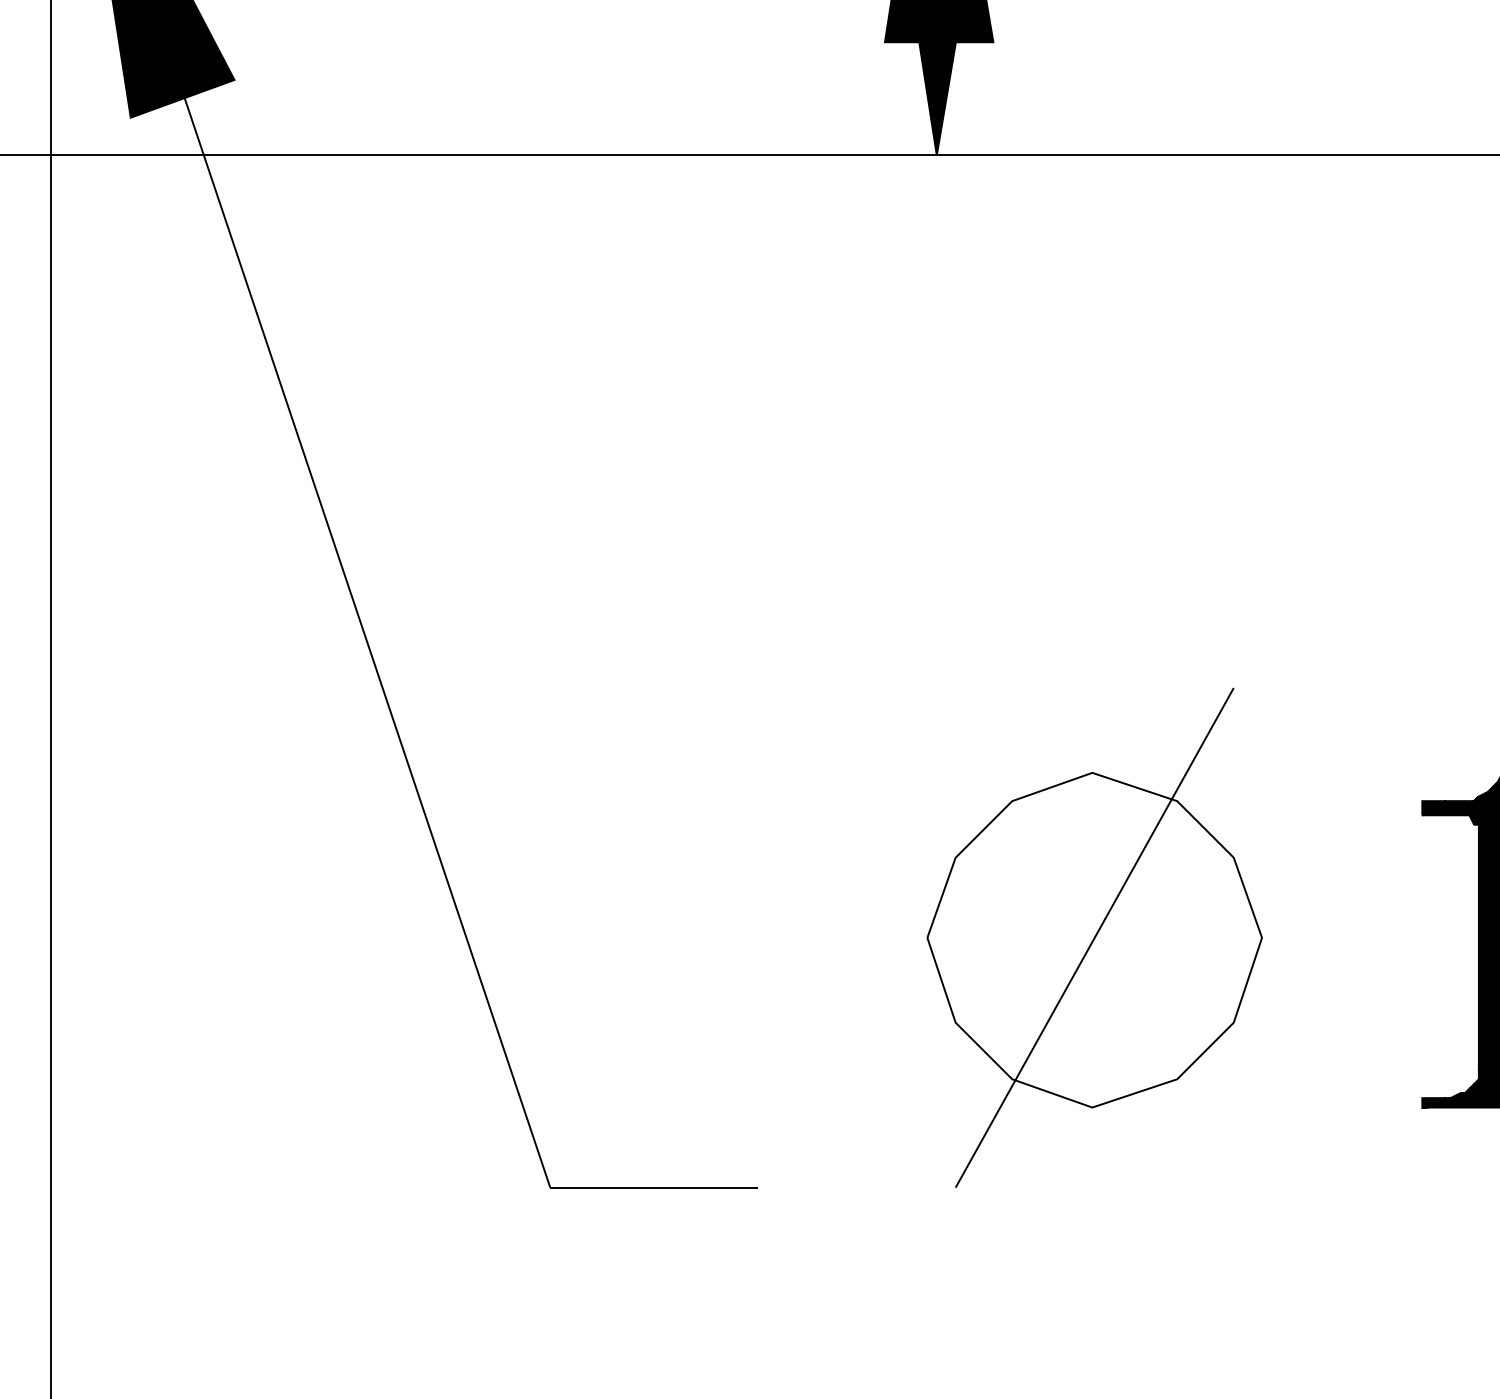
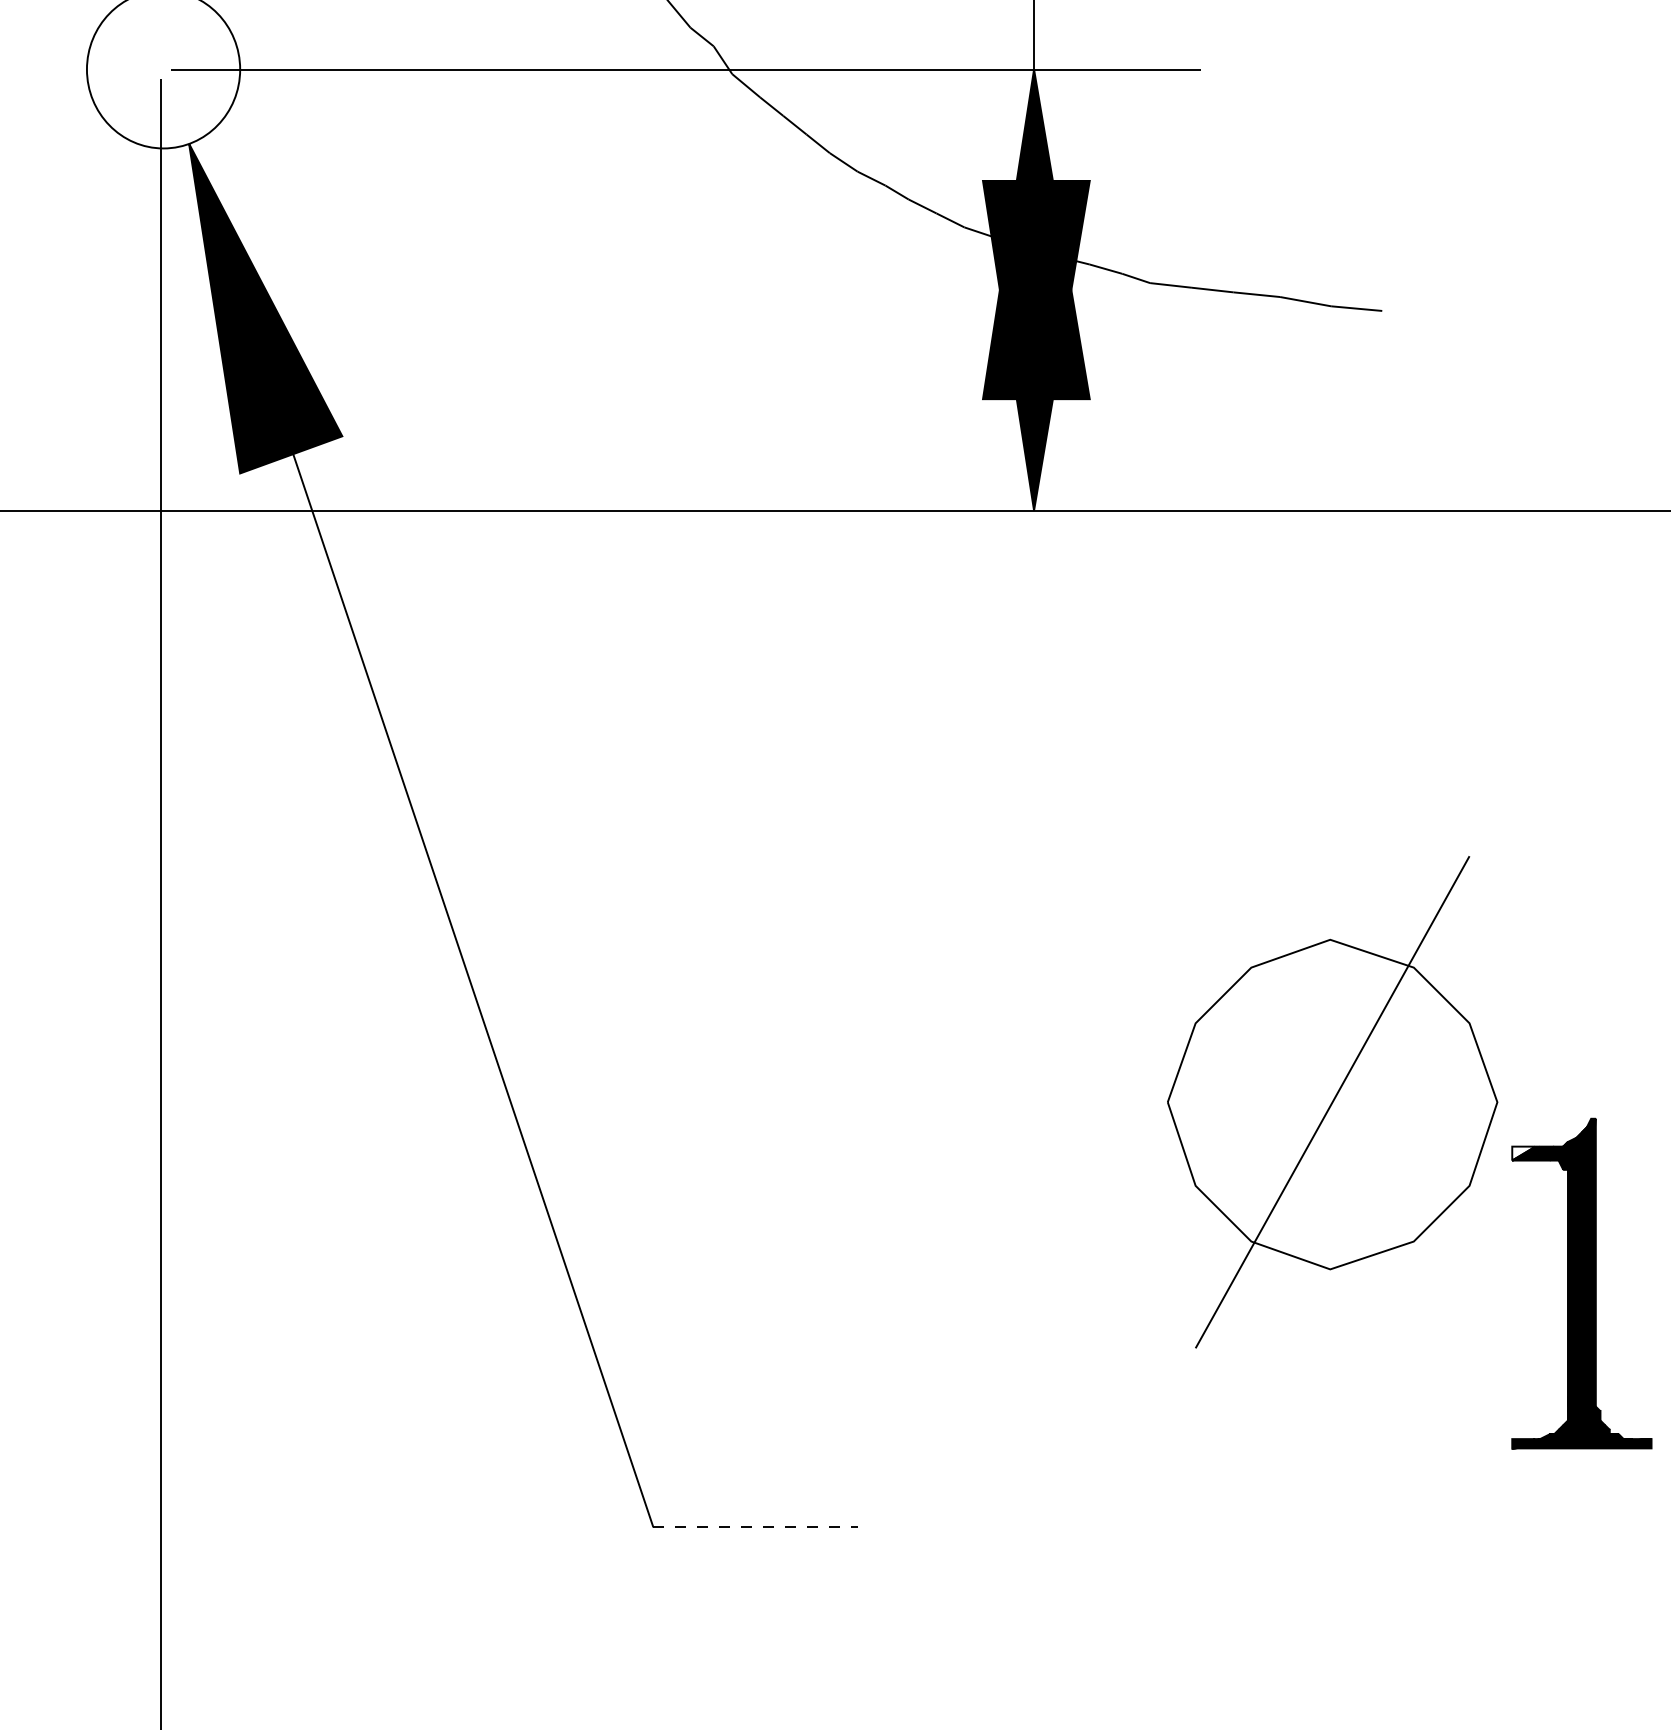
fill: (1433, 808) -> (1523, 1153), removed
part: (1094, 938) -> (1332, 1102), moved
line: (654, 1187) -> (756, 1527), solid -> dashed

